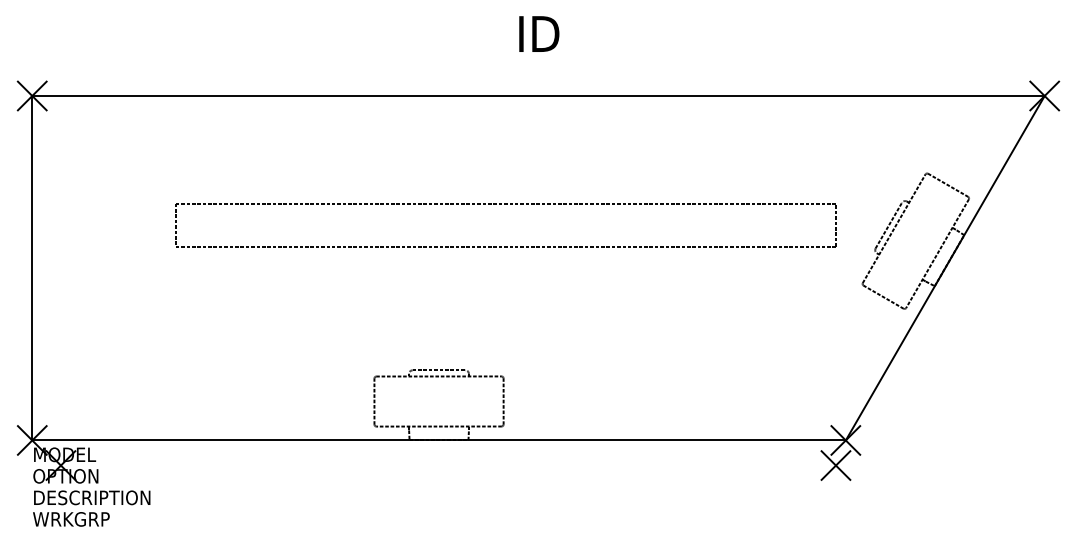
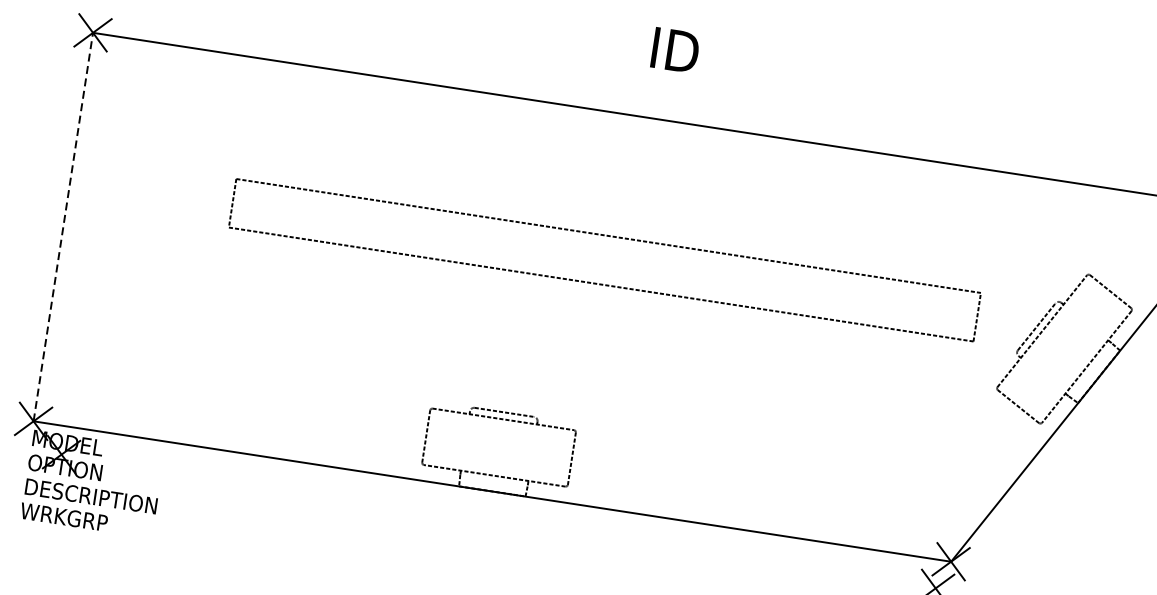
line: (32, 267) -> (63, 226), solid -> dashed

